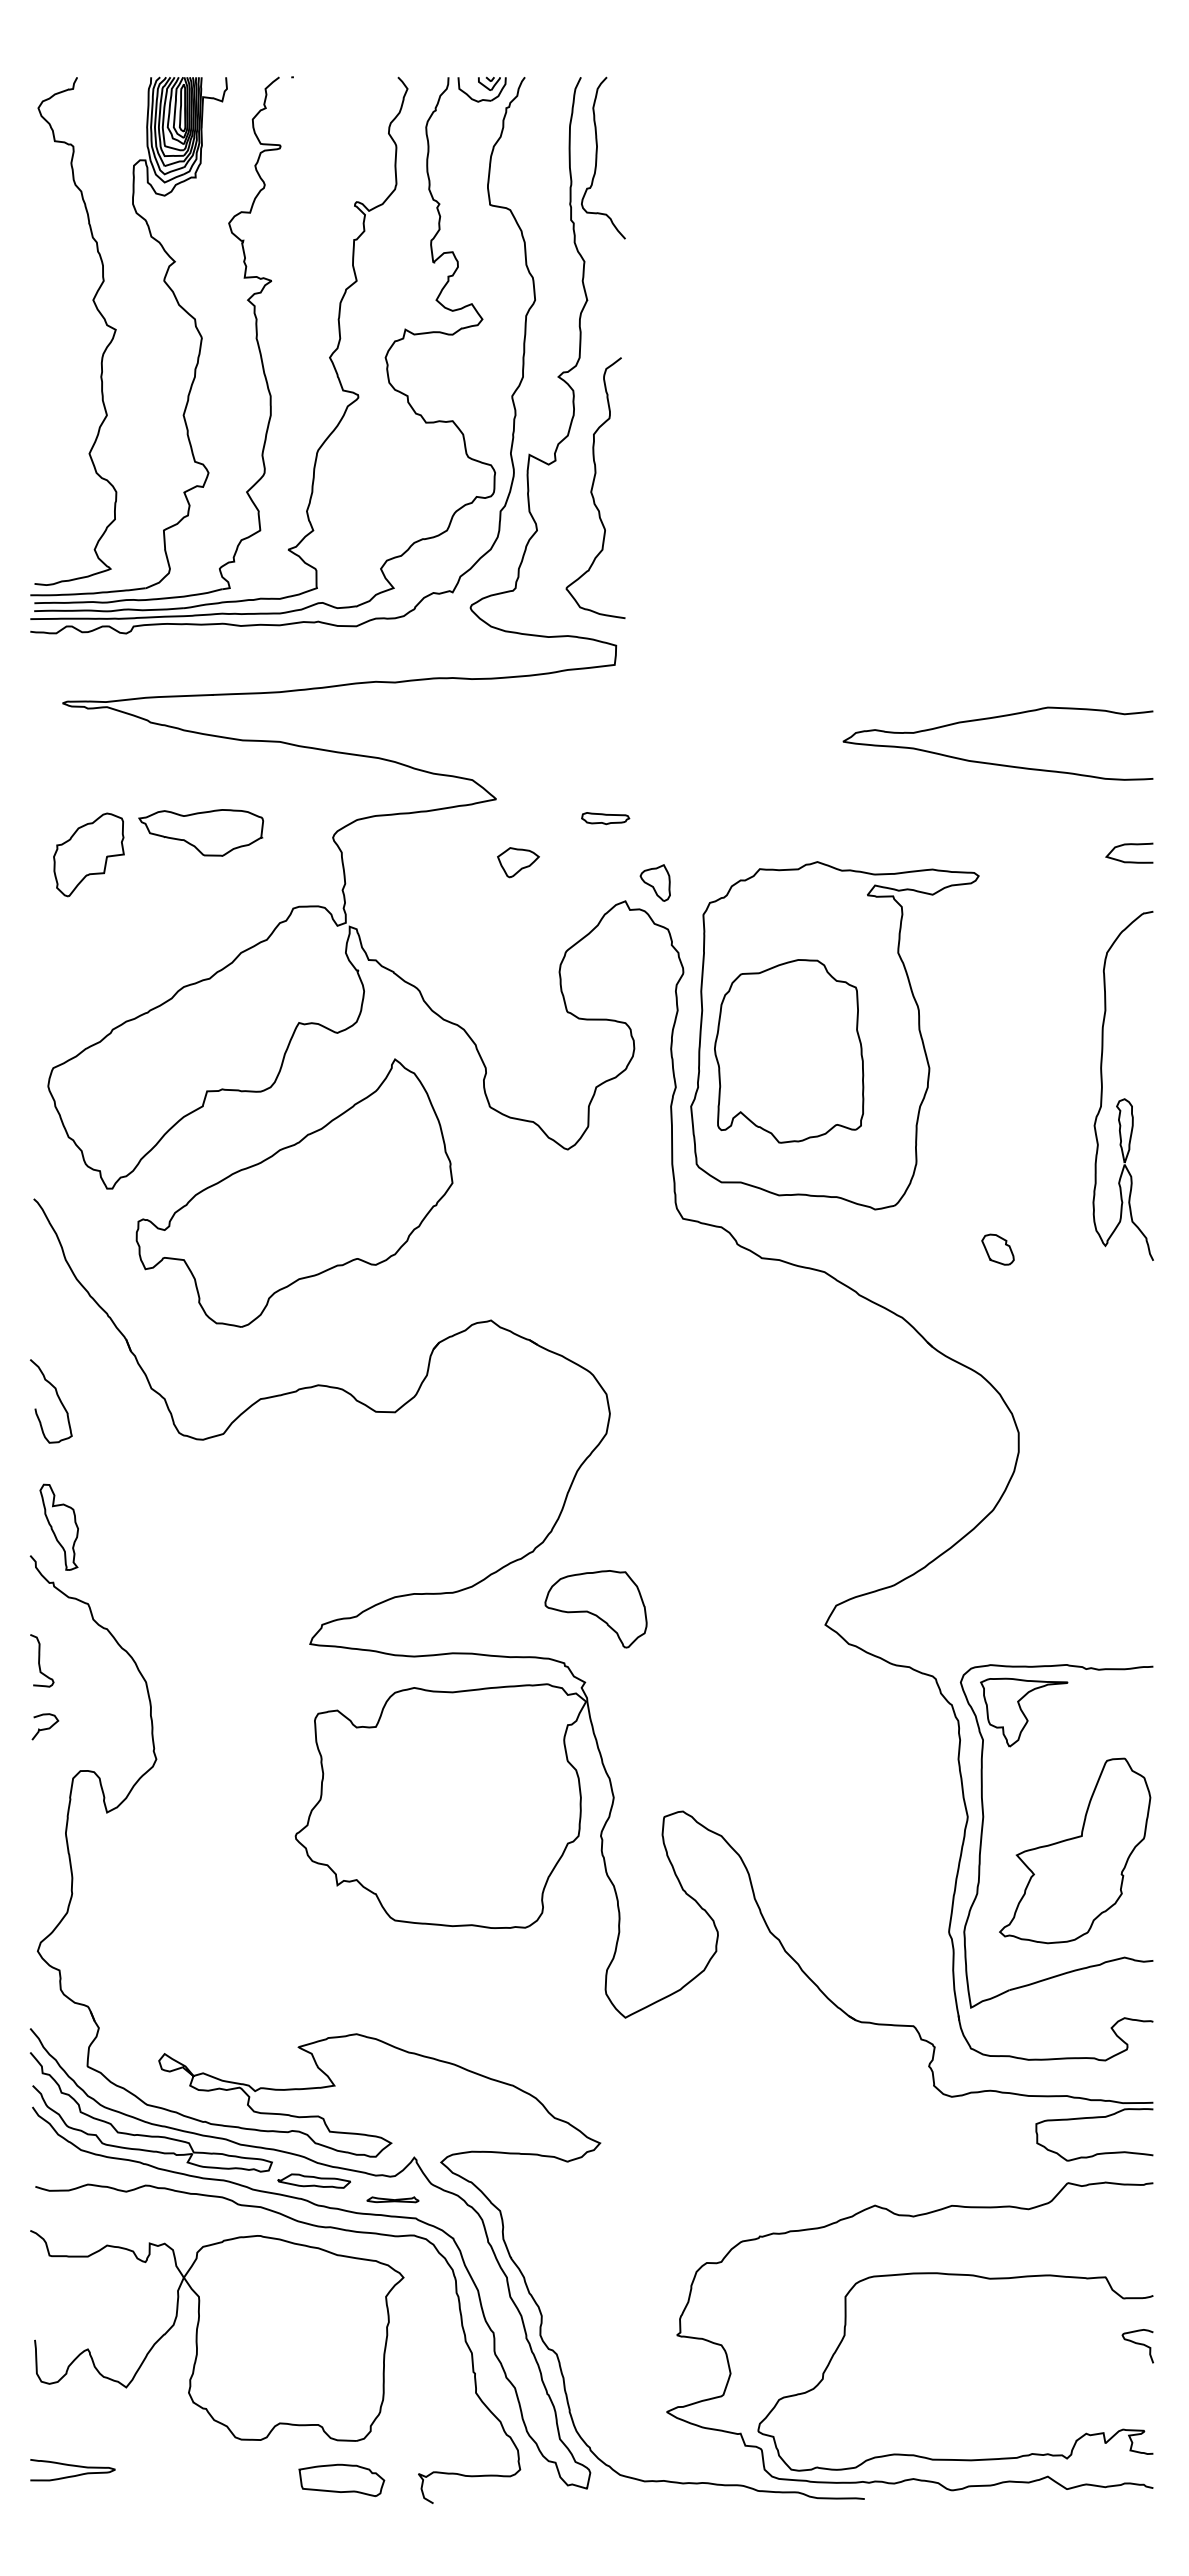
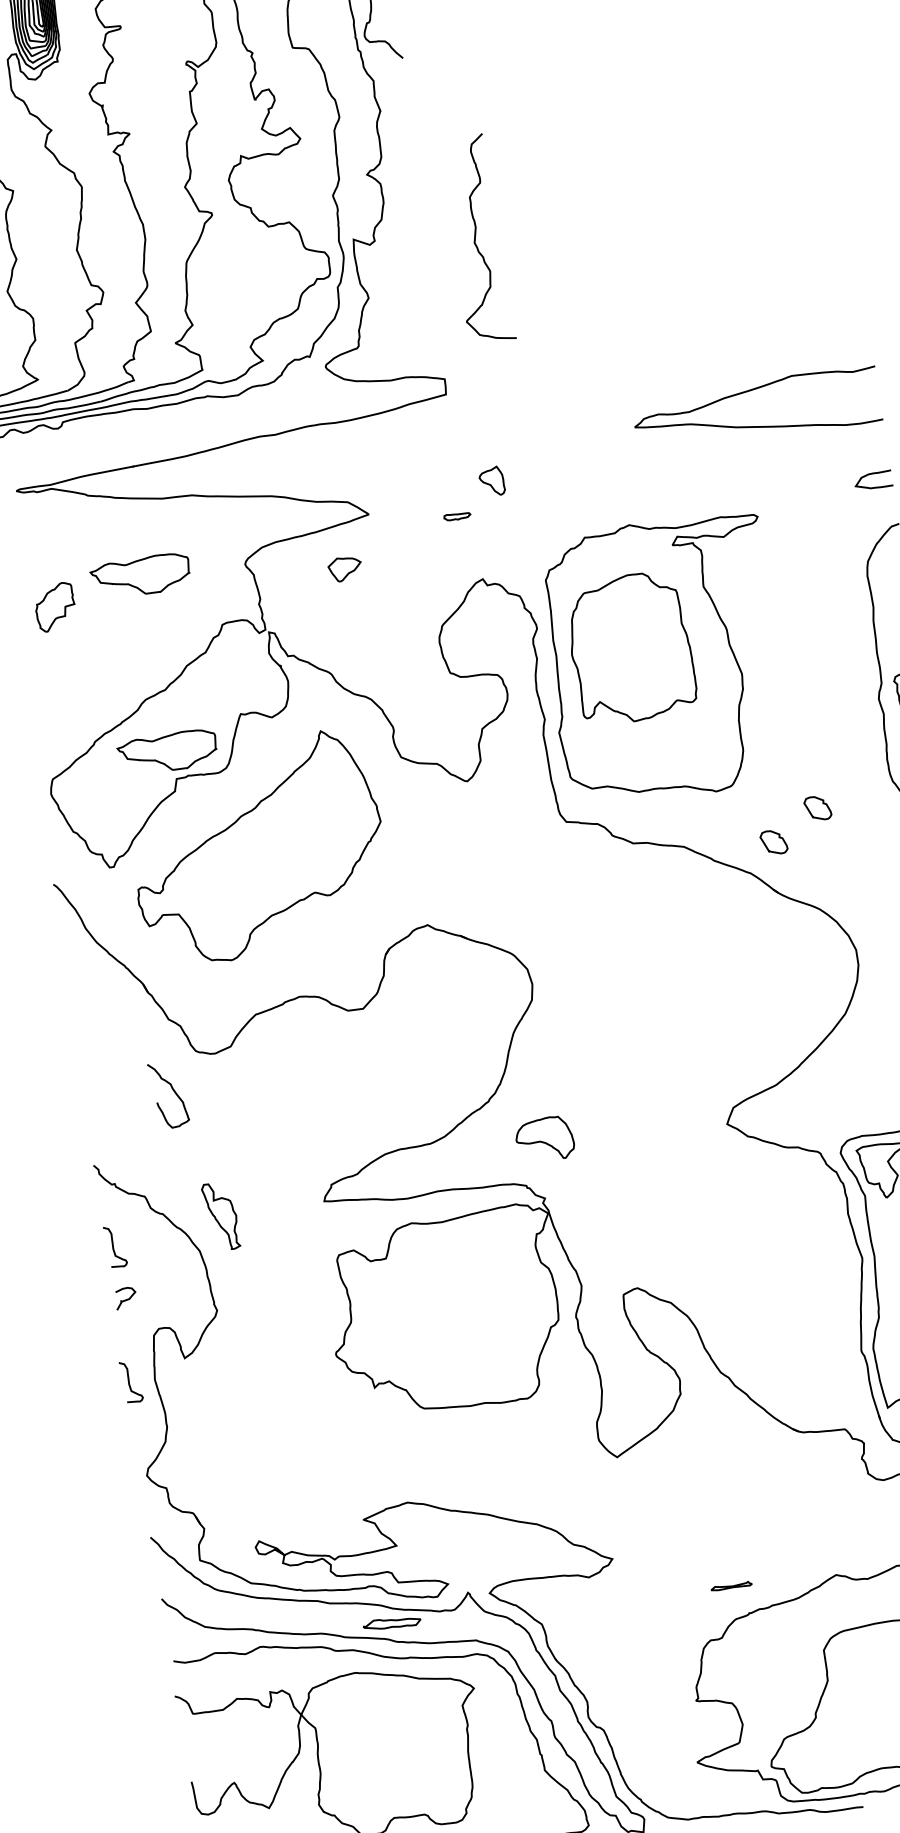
curve: (593, 487) -> (475, 239), moved
part: (605, 818) -> (457, 516), size x0.7
part: (88, 854) -> (54, 606), size x0.7
part: (518, 862) -> (345, 568), moved
part: (654, 882) -> (491, 481), moved
part: (789, 1051) -> (631, 648), moved
part: (200, 1056) -> (167, 752), added
part: (936, 1283) -> (773, 842), added
curve: (57, 1397) -> (173, 1091), moved
part: (58, 1526) -> (220, 1215), moved
part: (595, 1609) -> (544, 1139), size x0.7
curve: (34, 1830) -> (129, 1381), added
curve: (144, 2134) -> (252, 1607), removed
part: (392, 2199) -> (731, 1586), moved

